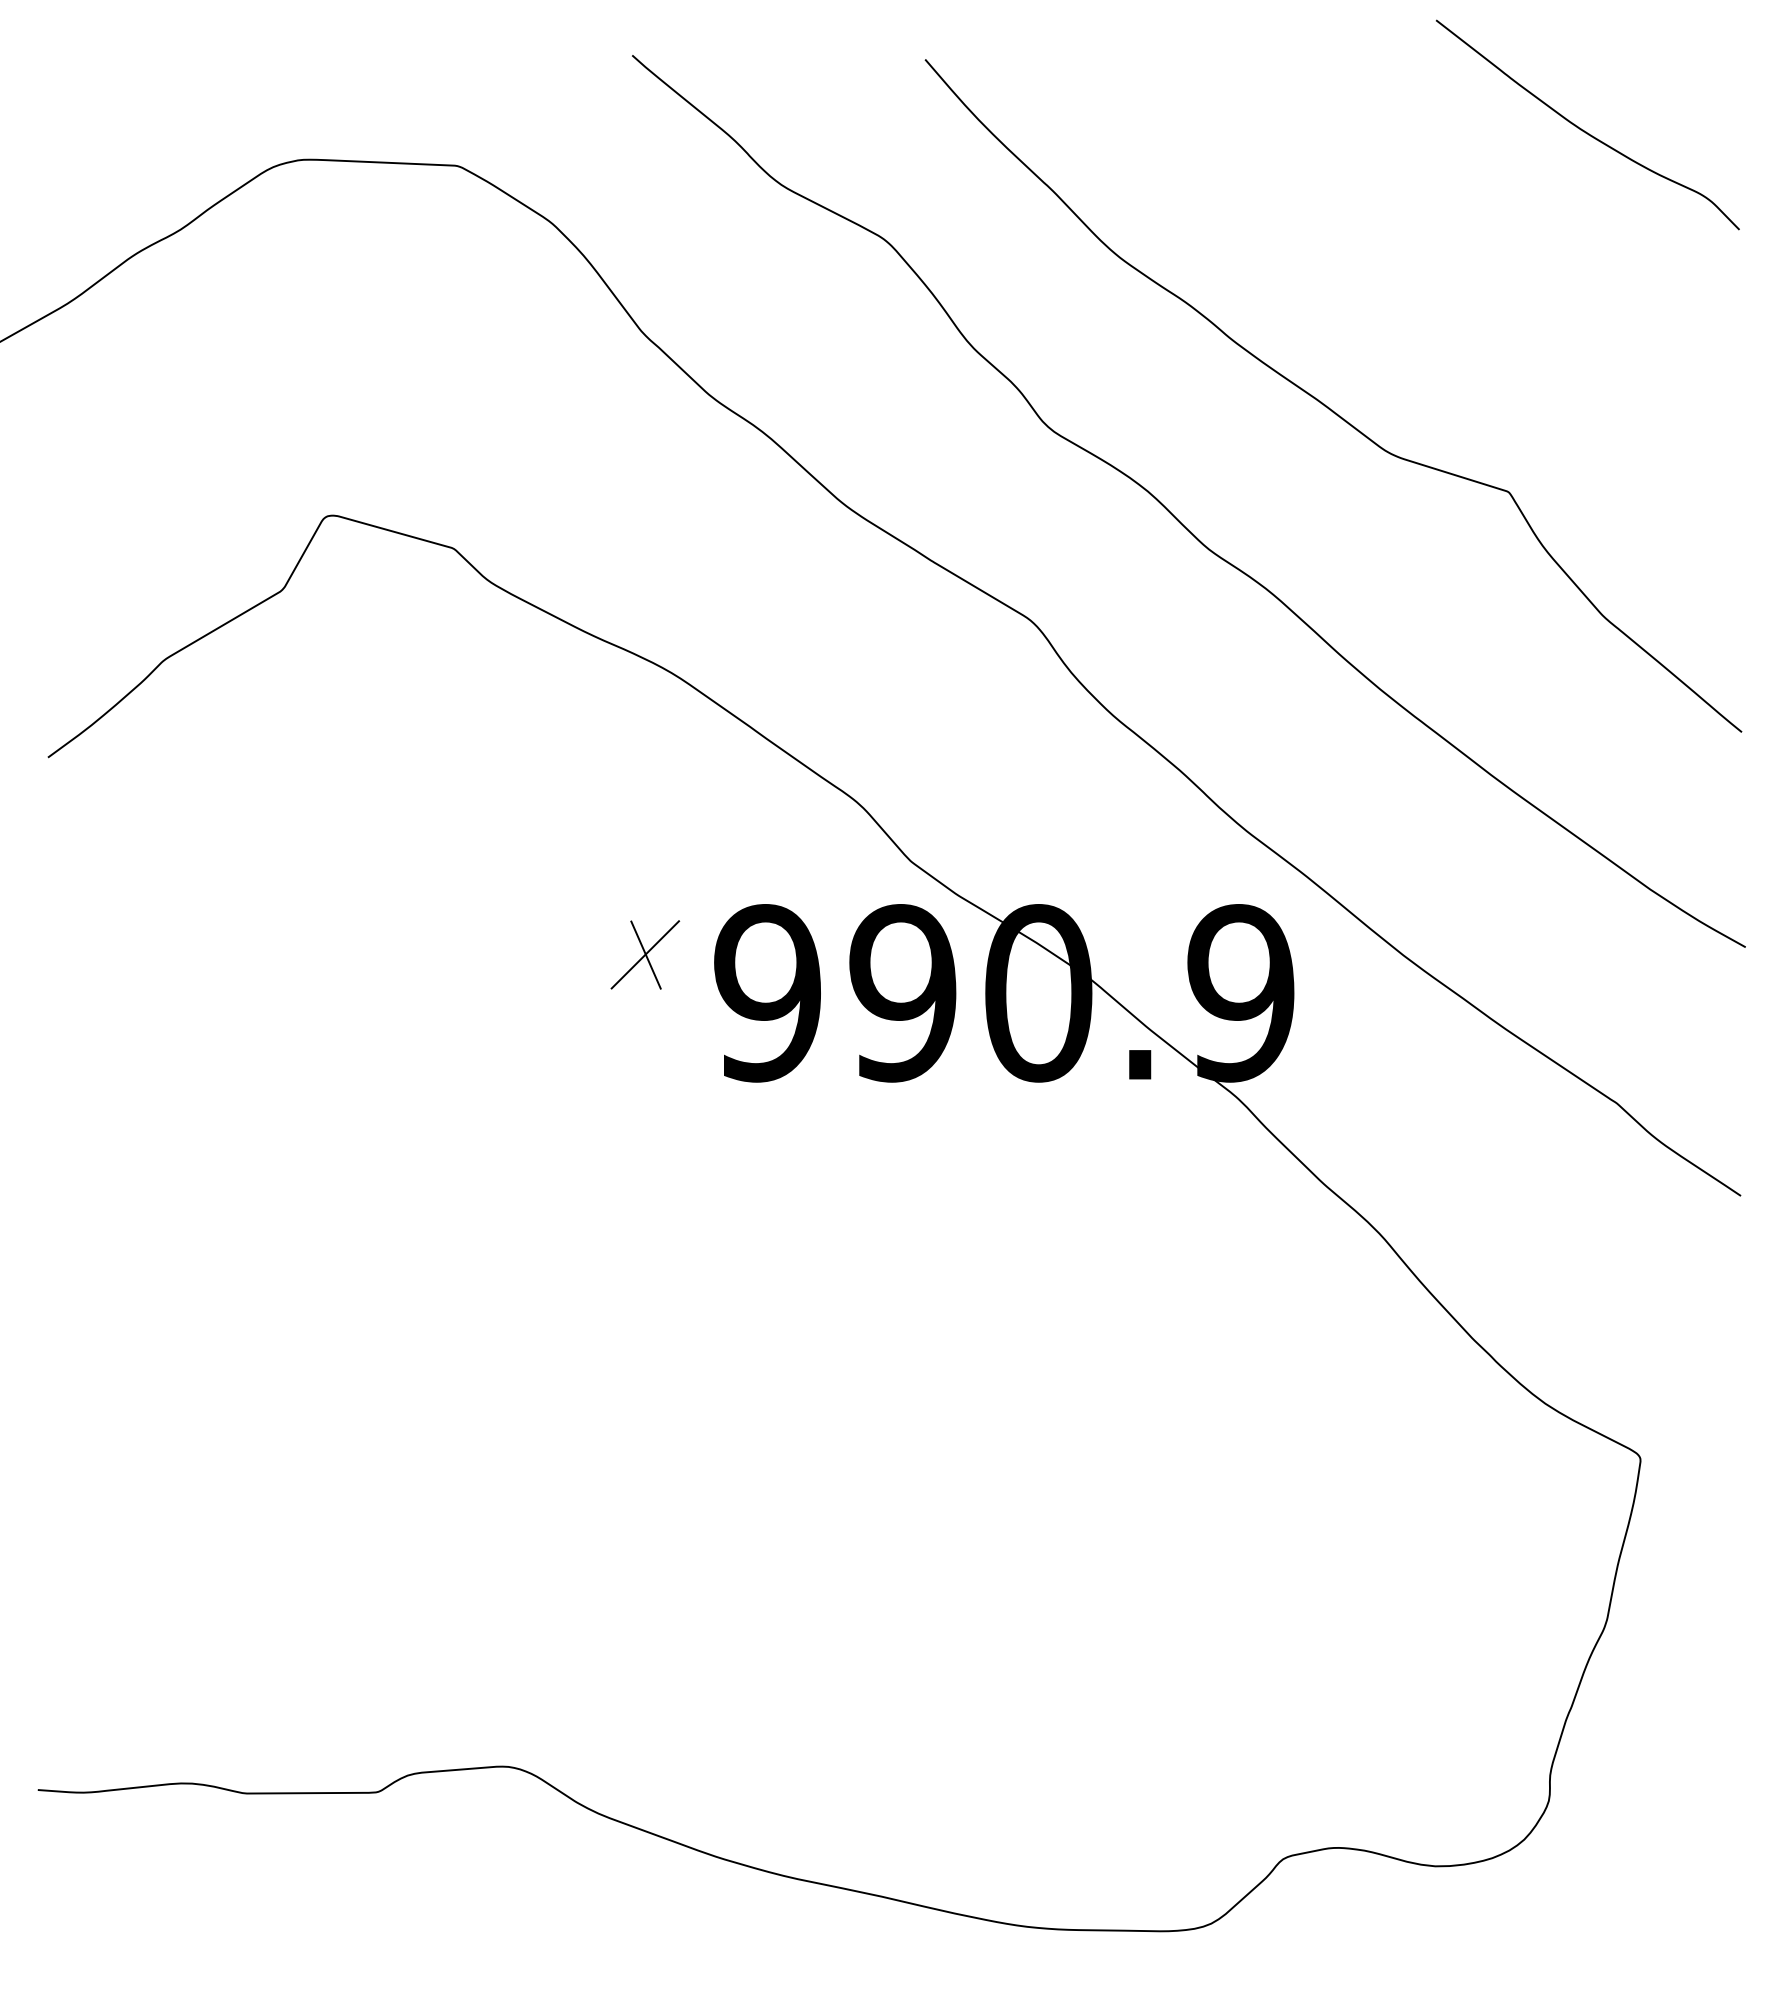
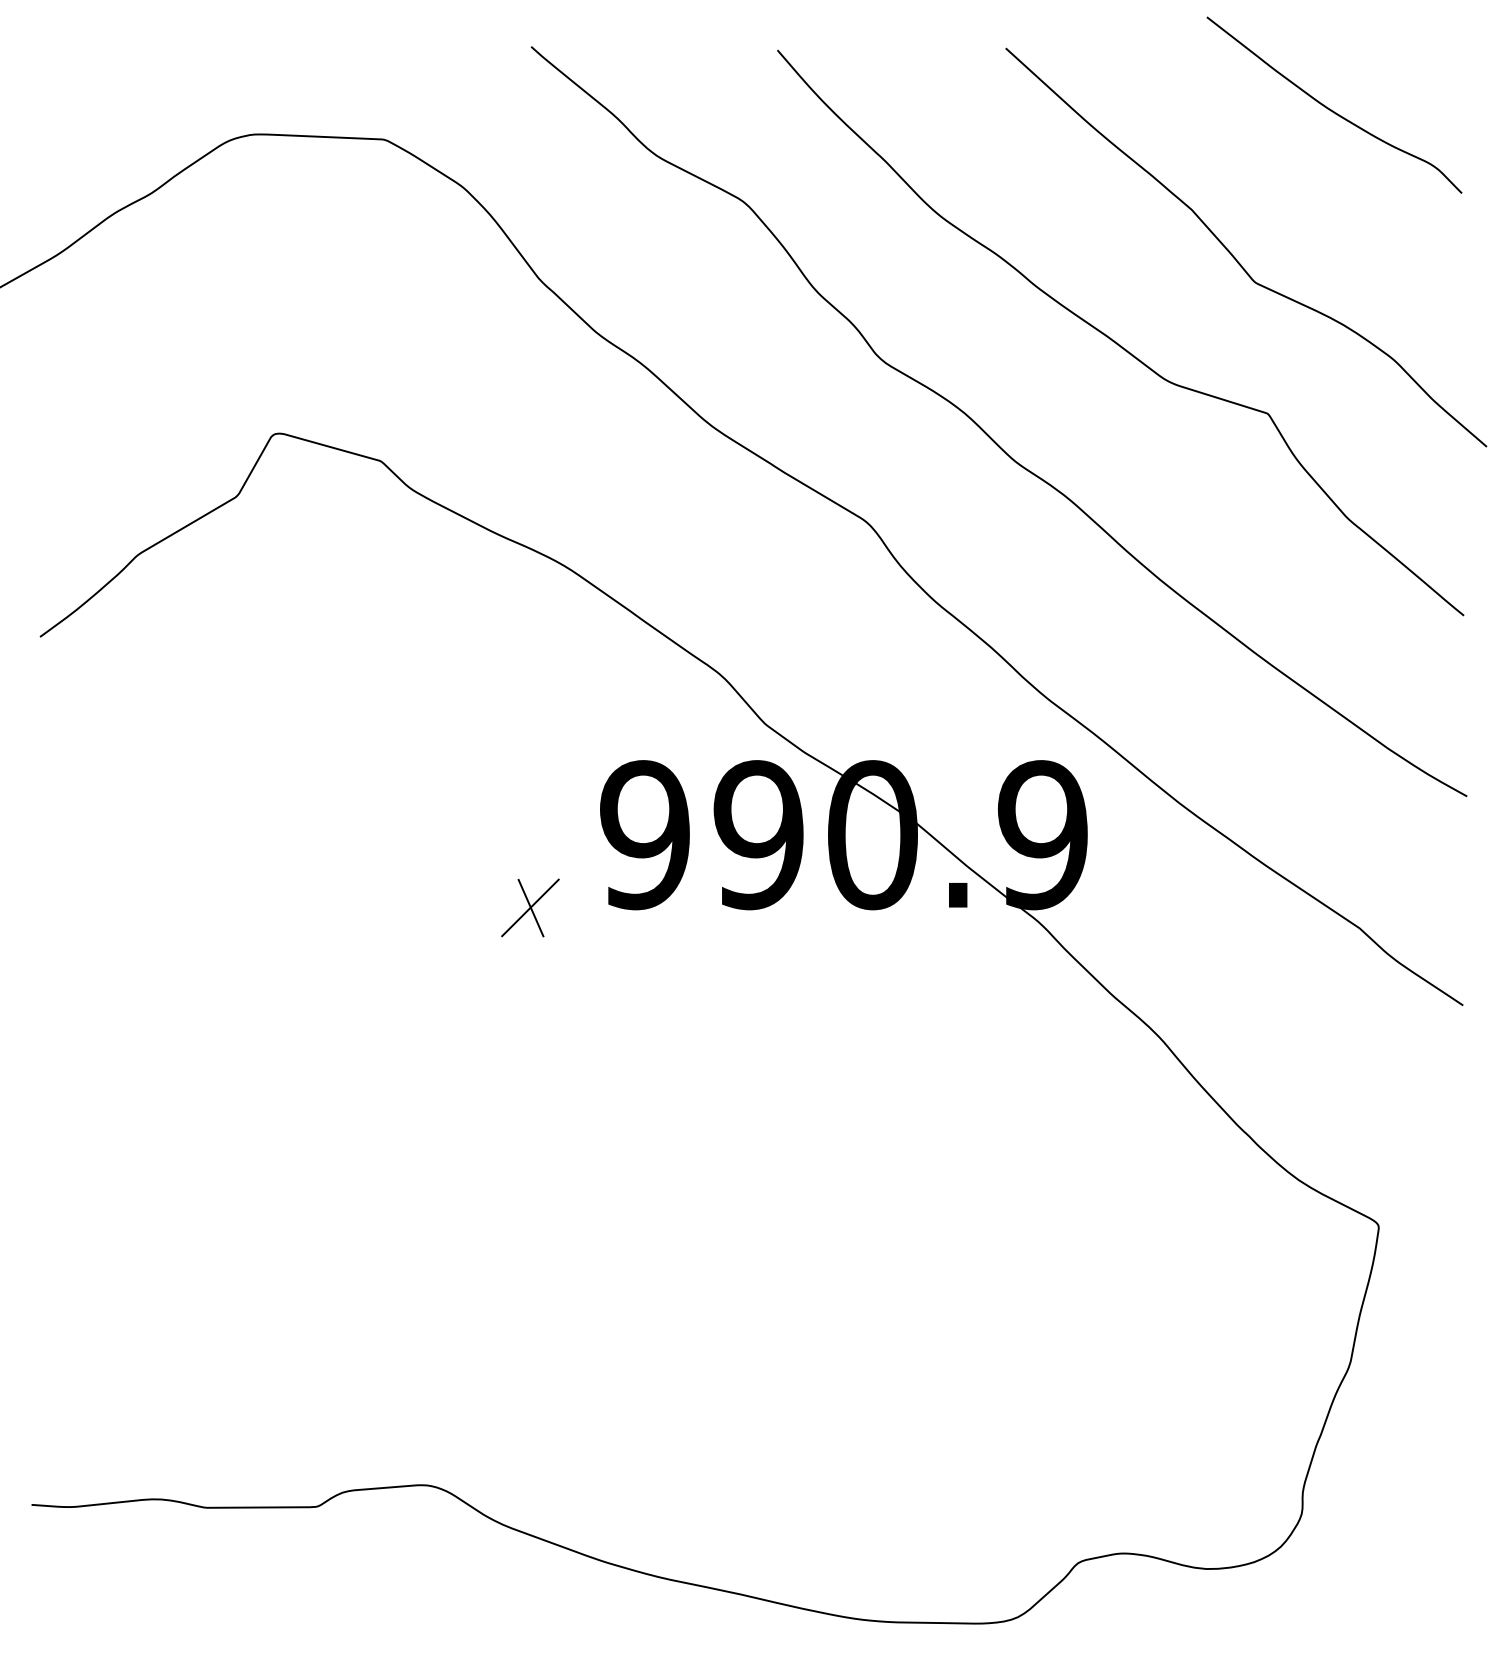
curve: (1469, 305) -> (1235, 256), added
part: (645, 954) -> (530, 907), moved

